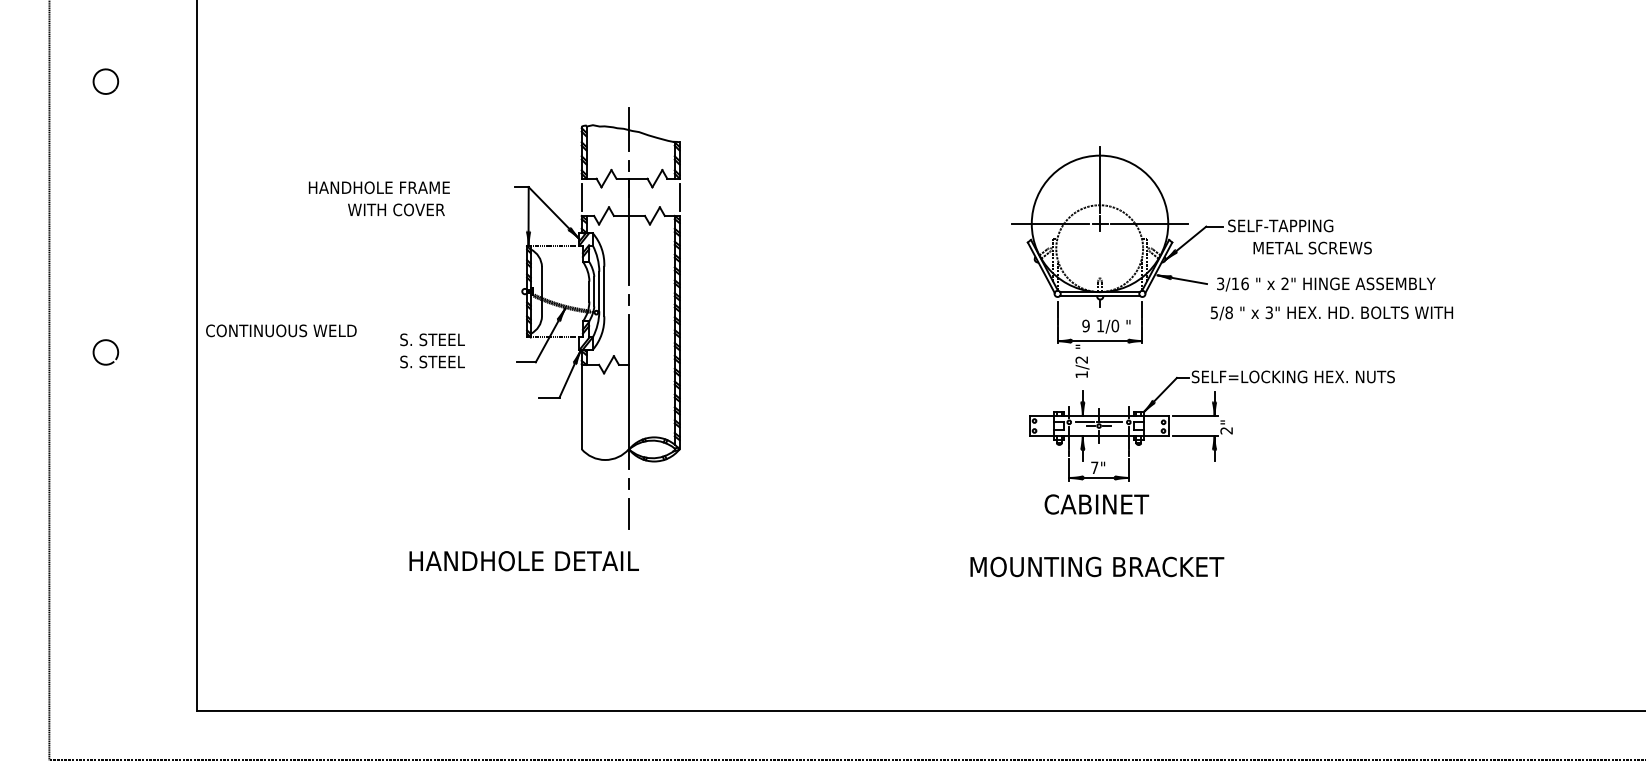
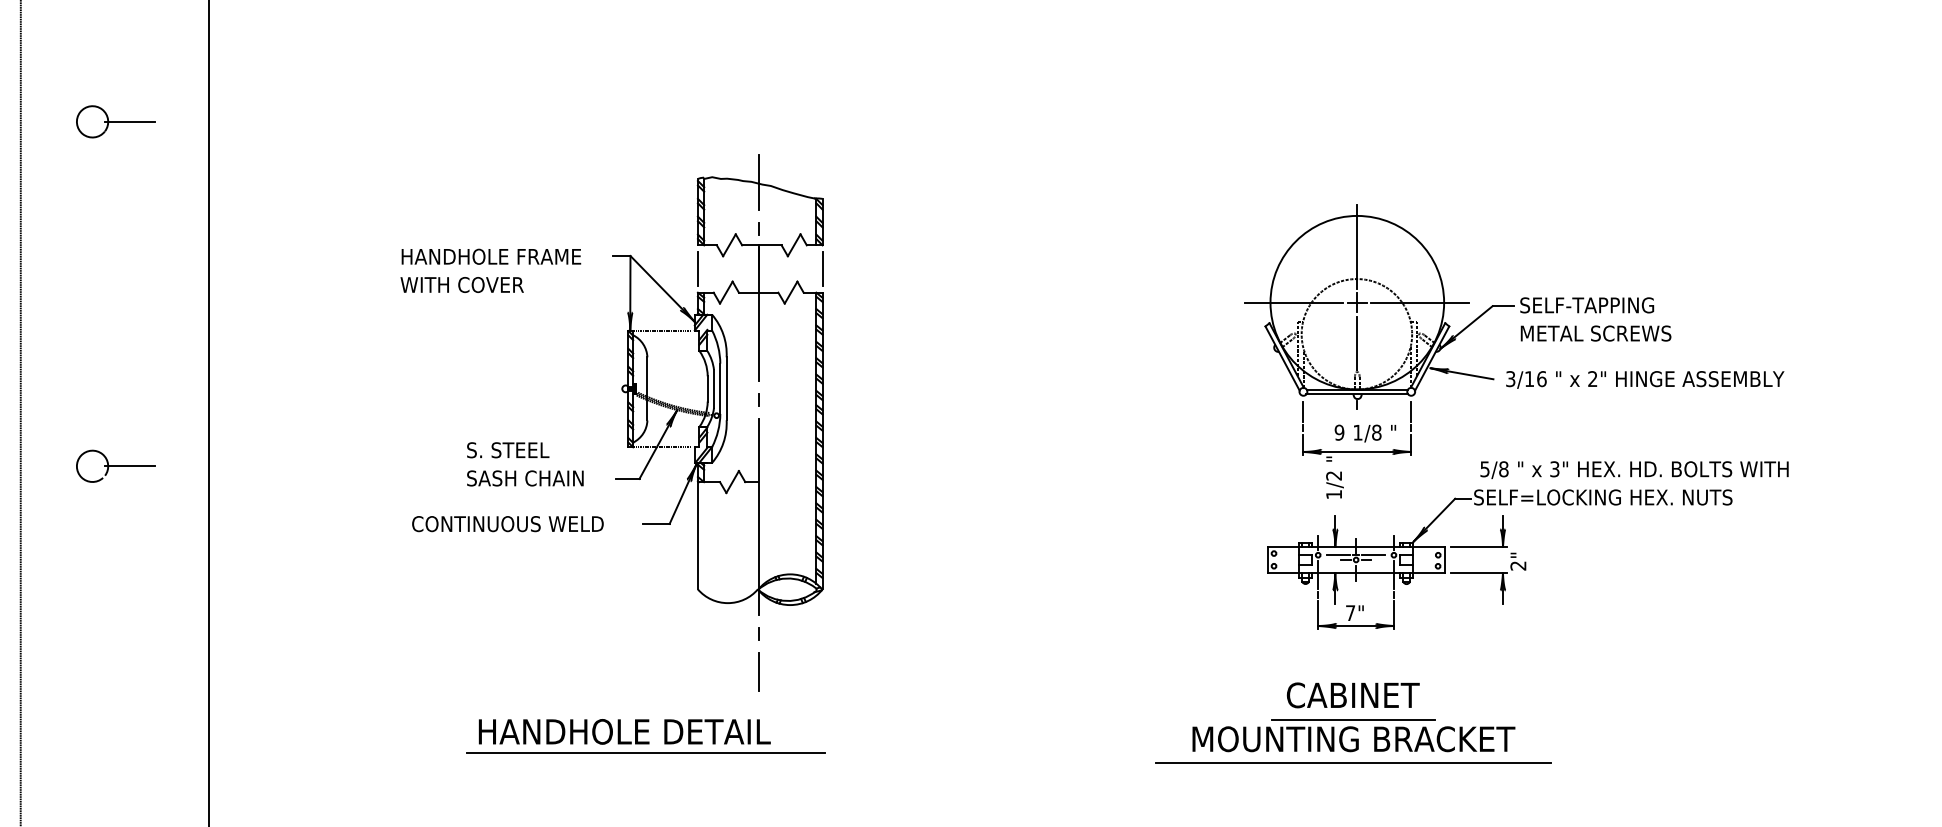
line: (135, 81) -> (130, 121), added
text: (378, 187) -> (490, 256), moved
text: (1312, 247) -> (1595, 332), moved
line: (1100, 255) -> (1357, 342), added
text: (1331, 313) -> (1633, 470), moved
text: (1115, 325) -> (1377, 432), 1/0 -> 1/8
text: (281, 330) -> (508, 523), moved
line: (135, 352) -> (130, 466), added
text: (450, 361) -> (530, 477), S. STEEL -> SASH CHAIN
text: (1096, 504) -> (1352, 695), moved
line: (1096, 552) -> (1352, 720), added
line: (540, 578) -> (645, 753), added
line: (1096, 585) -> (1352, 762), added

